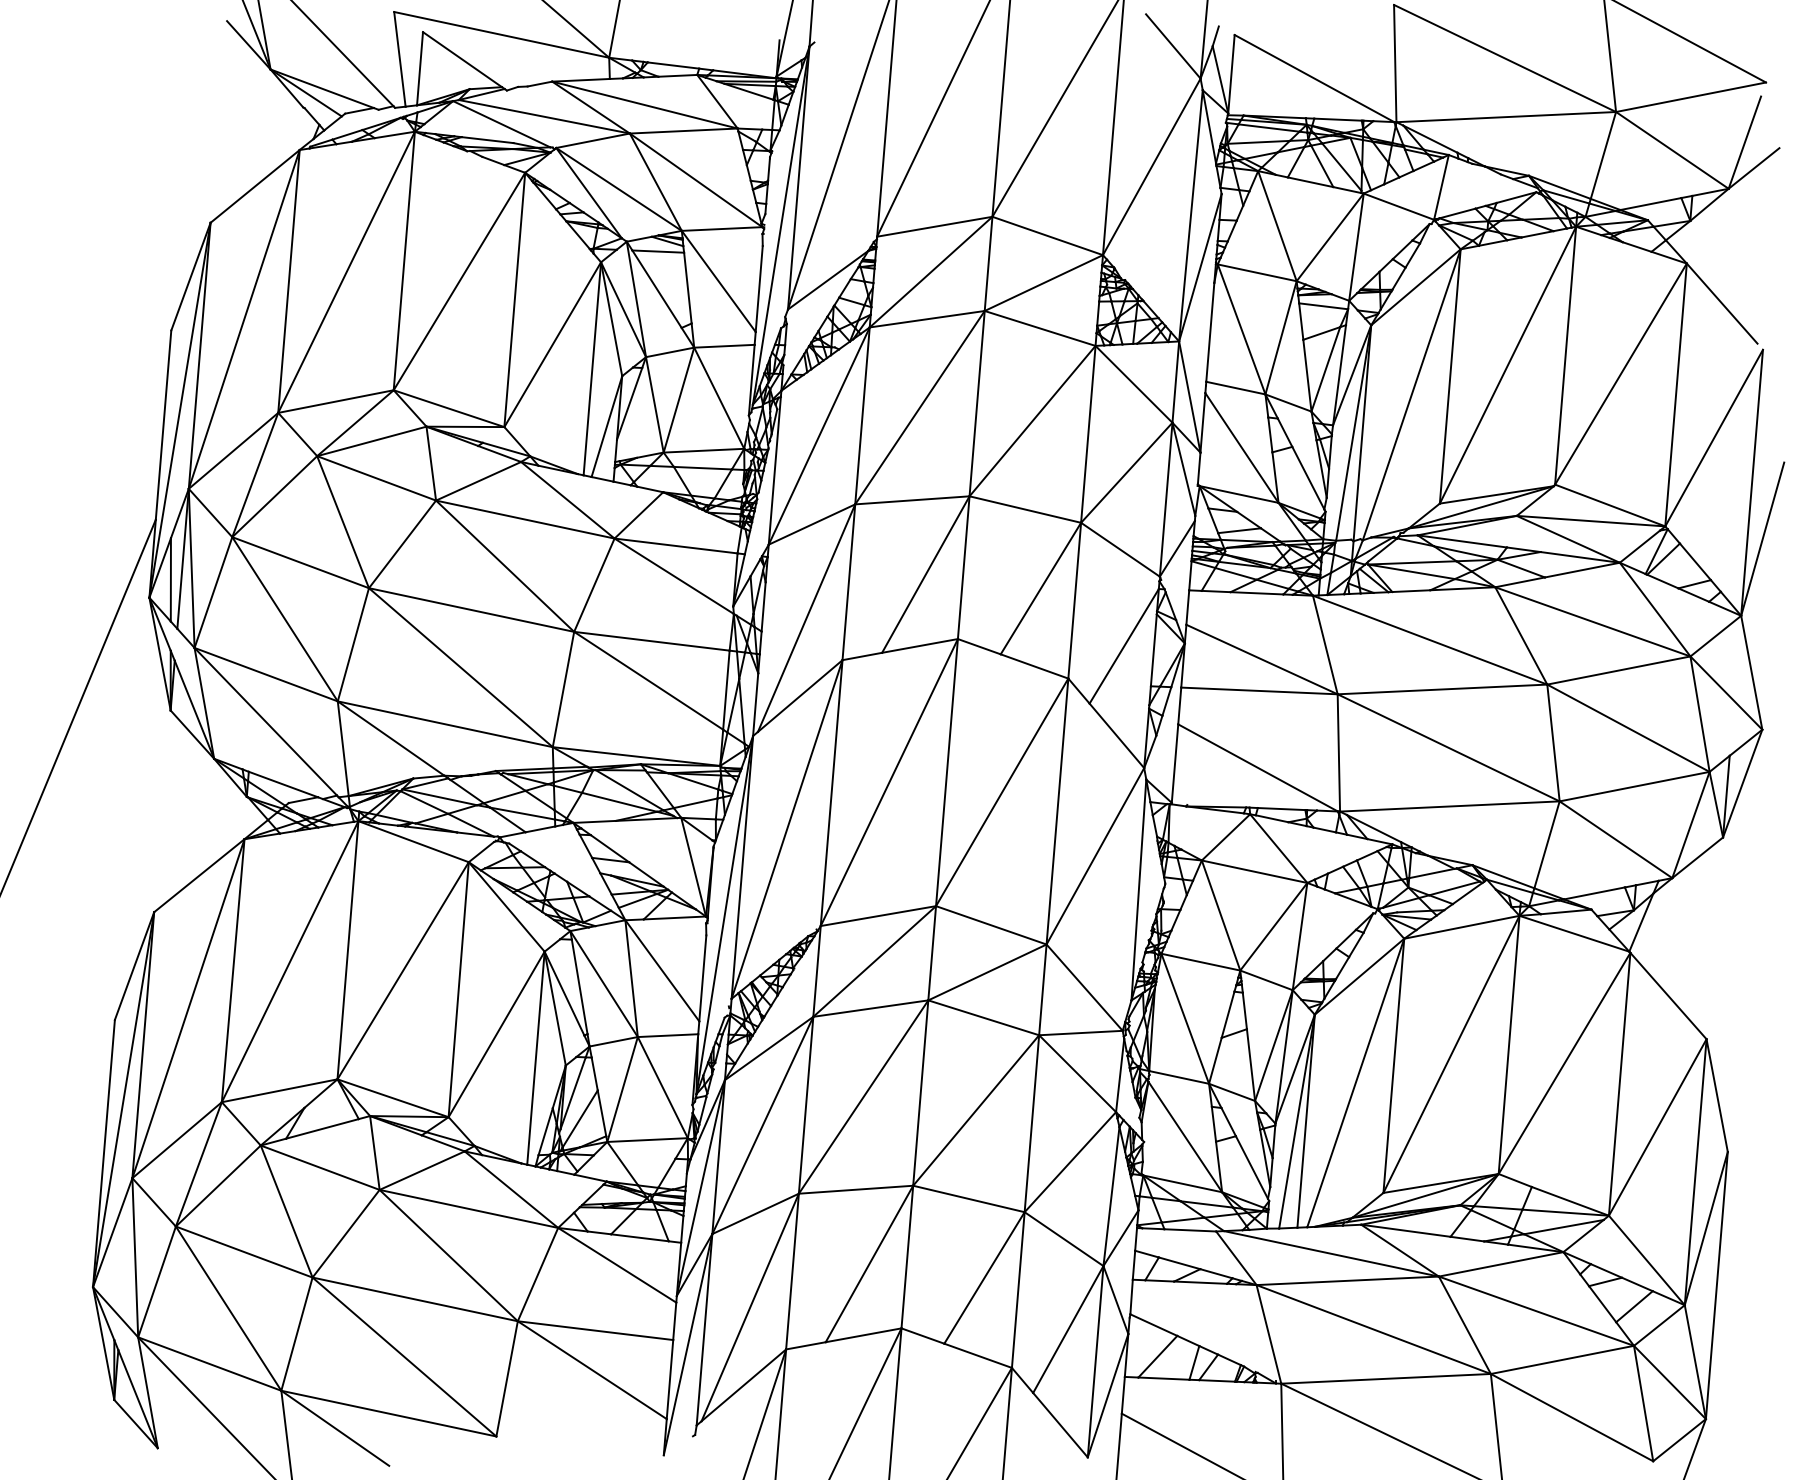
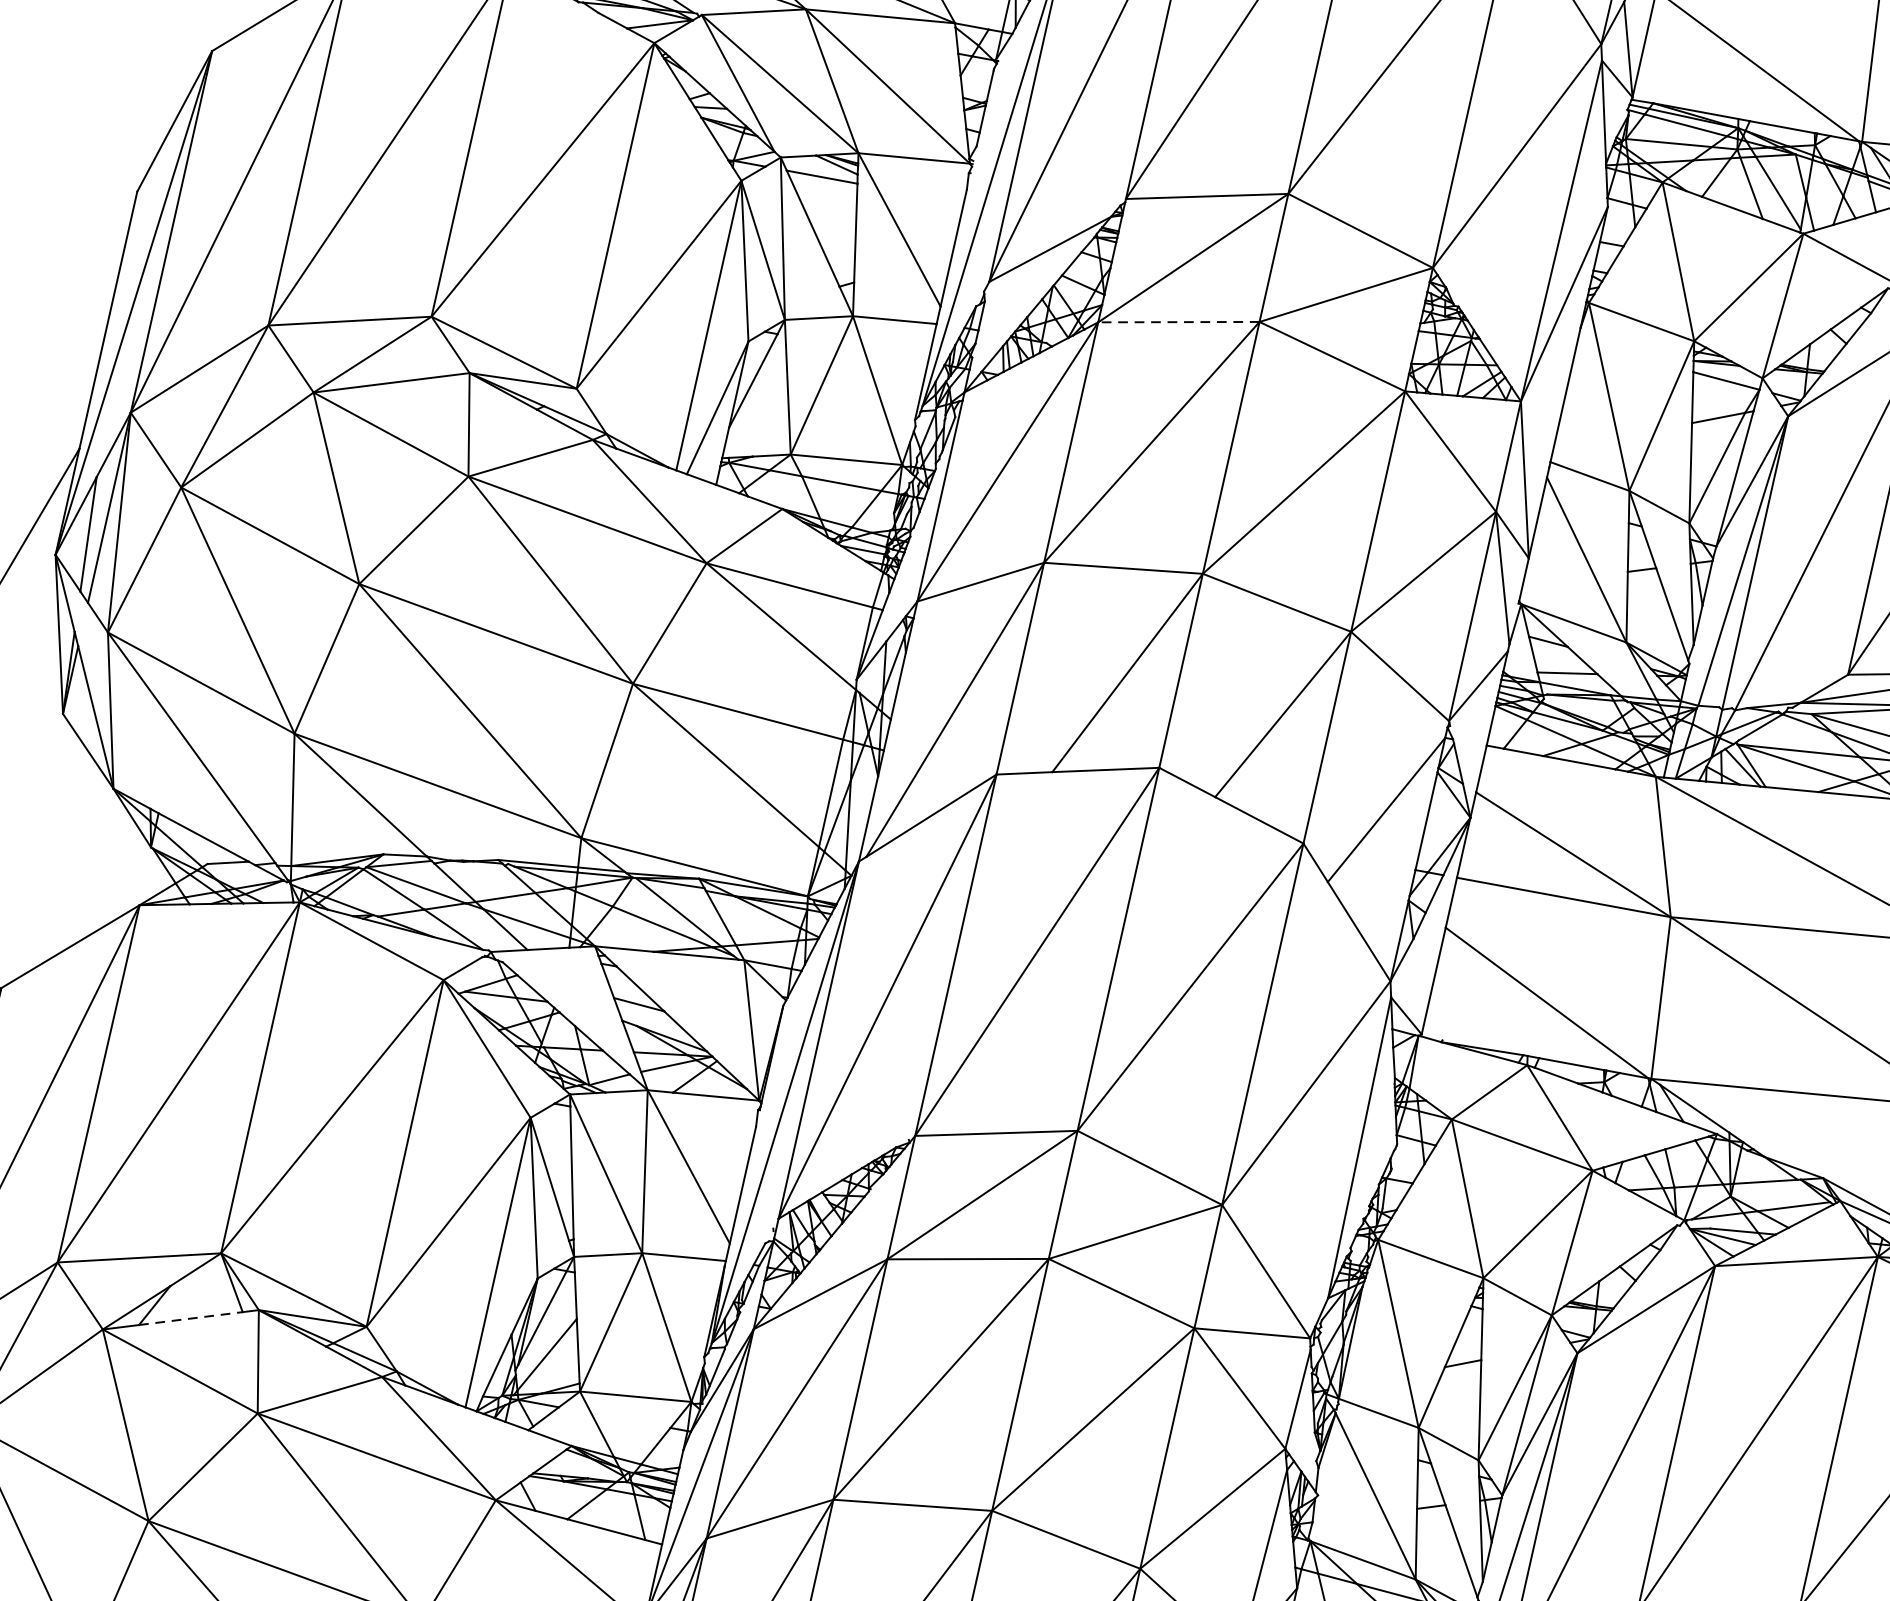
line: (926, 319) -> (1177, 322), solid -> dashed
line: (322, 1128) -> (191, 1318), solid -> dashed

